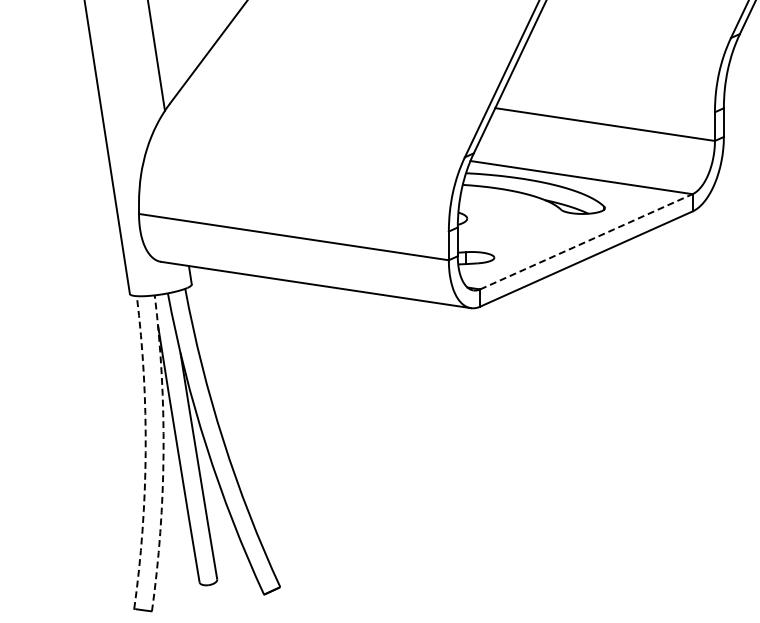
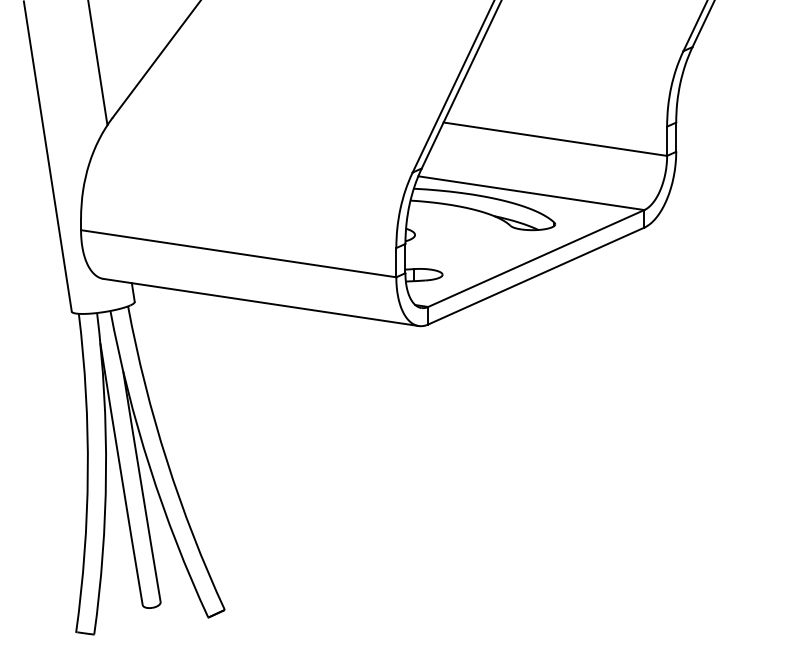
line: (586, 241) -> (536, 258), dashed -> solid
arc: (145, 453) -> (87, 473), dashed -> solid
arc: (164, 453) -> (106, 473), dashed -> solid

